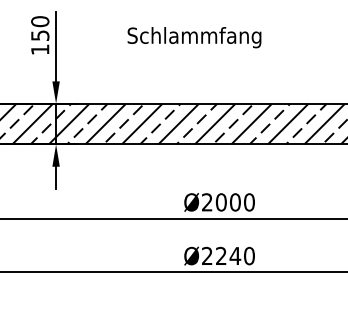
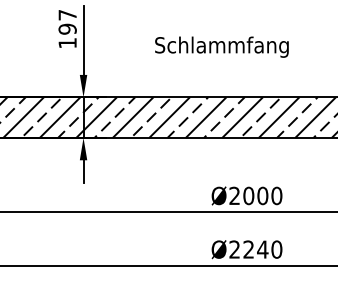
text: (40, 28) -> (67, 22), 150 -> 197
text: (194, 37) -> (221, 47), moved

